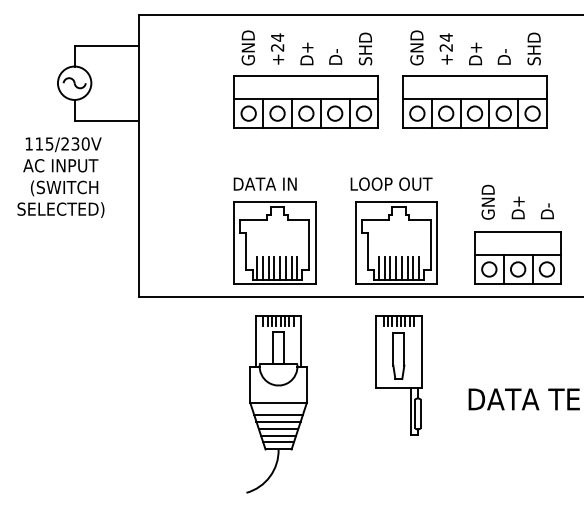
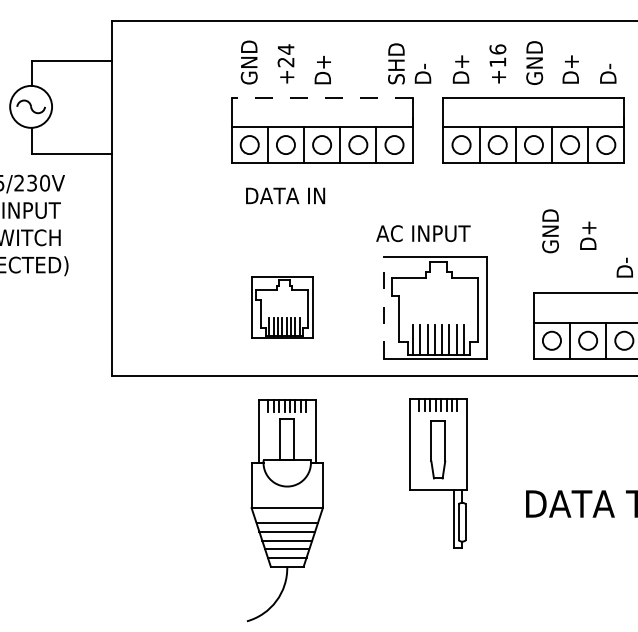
text: (445, 42) -> (496, 55), +24 -> +16
text: (416, 47) -> (460, 61), GND -> D+
text: (475, 47) -> (534, 61), D+ -> GND
text: (504, 47) -> (571, 61), D- -> D+
text: (533, 48) -> (607, 63), SHD -> D-
text: (335, 56) -> (422, 73), moved
line: (305, 75) -> (321, 97), solid -> dashed
text: (264, 183) -> (284, 195), moved
text: (390, 183) -> (427, 232), LOOP OUT -> AC INPUT
text: (487, 201) -> (549, 230), moved
text: (517, 207) -> (587, 235), moved
part: (274, 242) -> (282, 306), size x0.6
line: (355, 243) -> (383, 308), solid -> dashed

